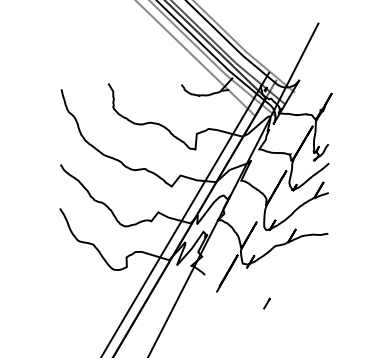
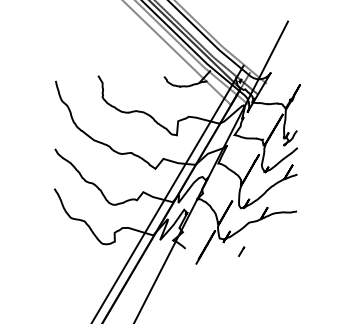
line: (266, 303) -> (241, 251), moved

